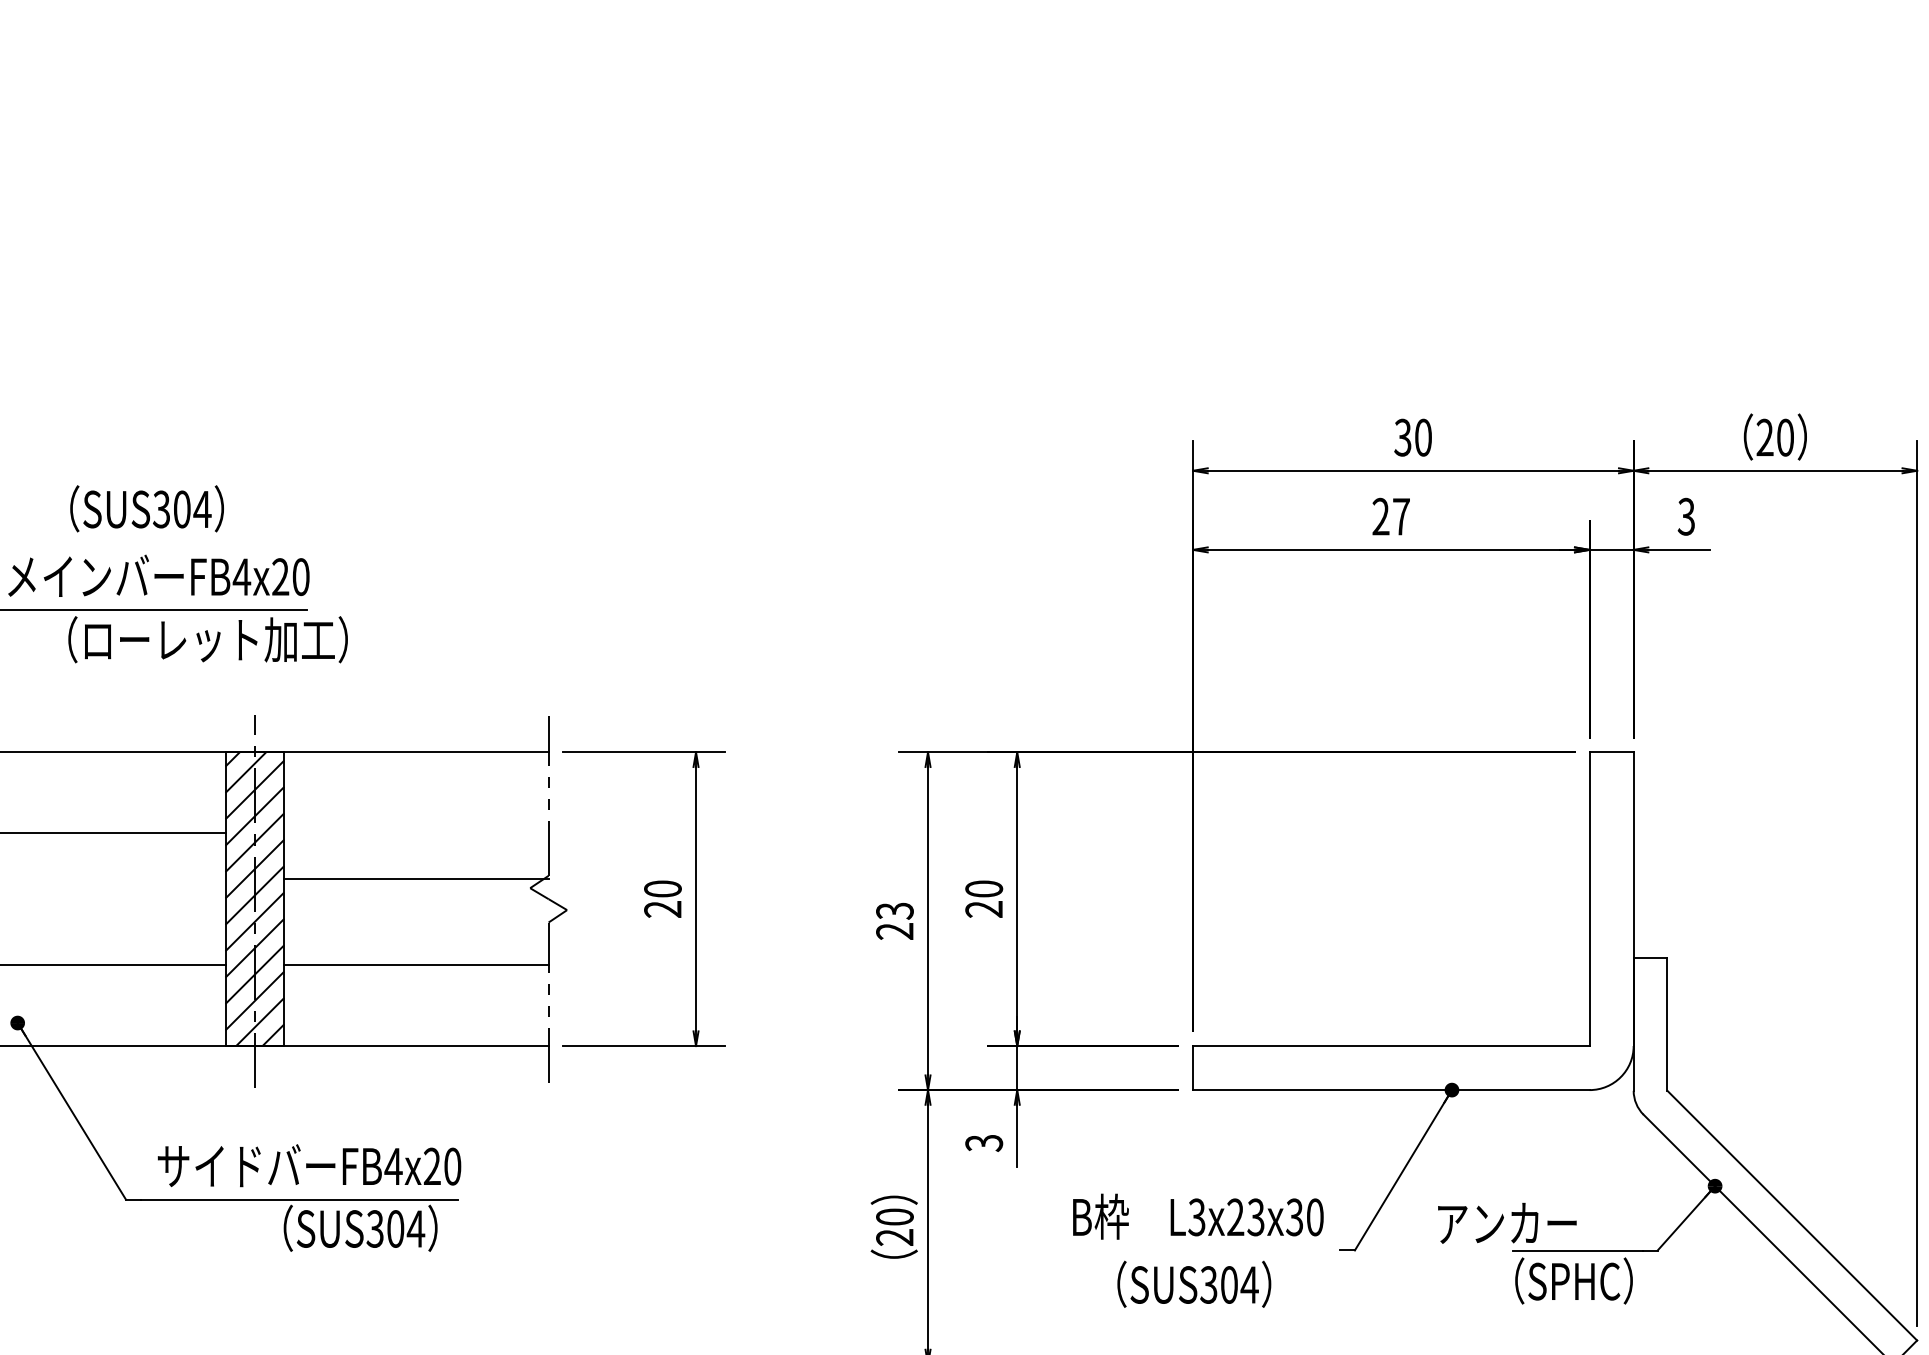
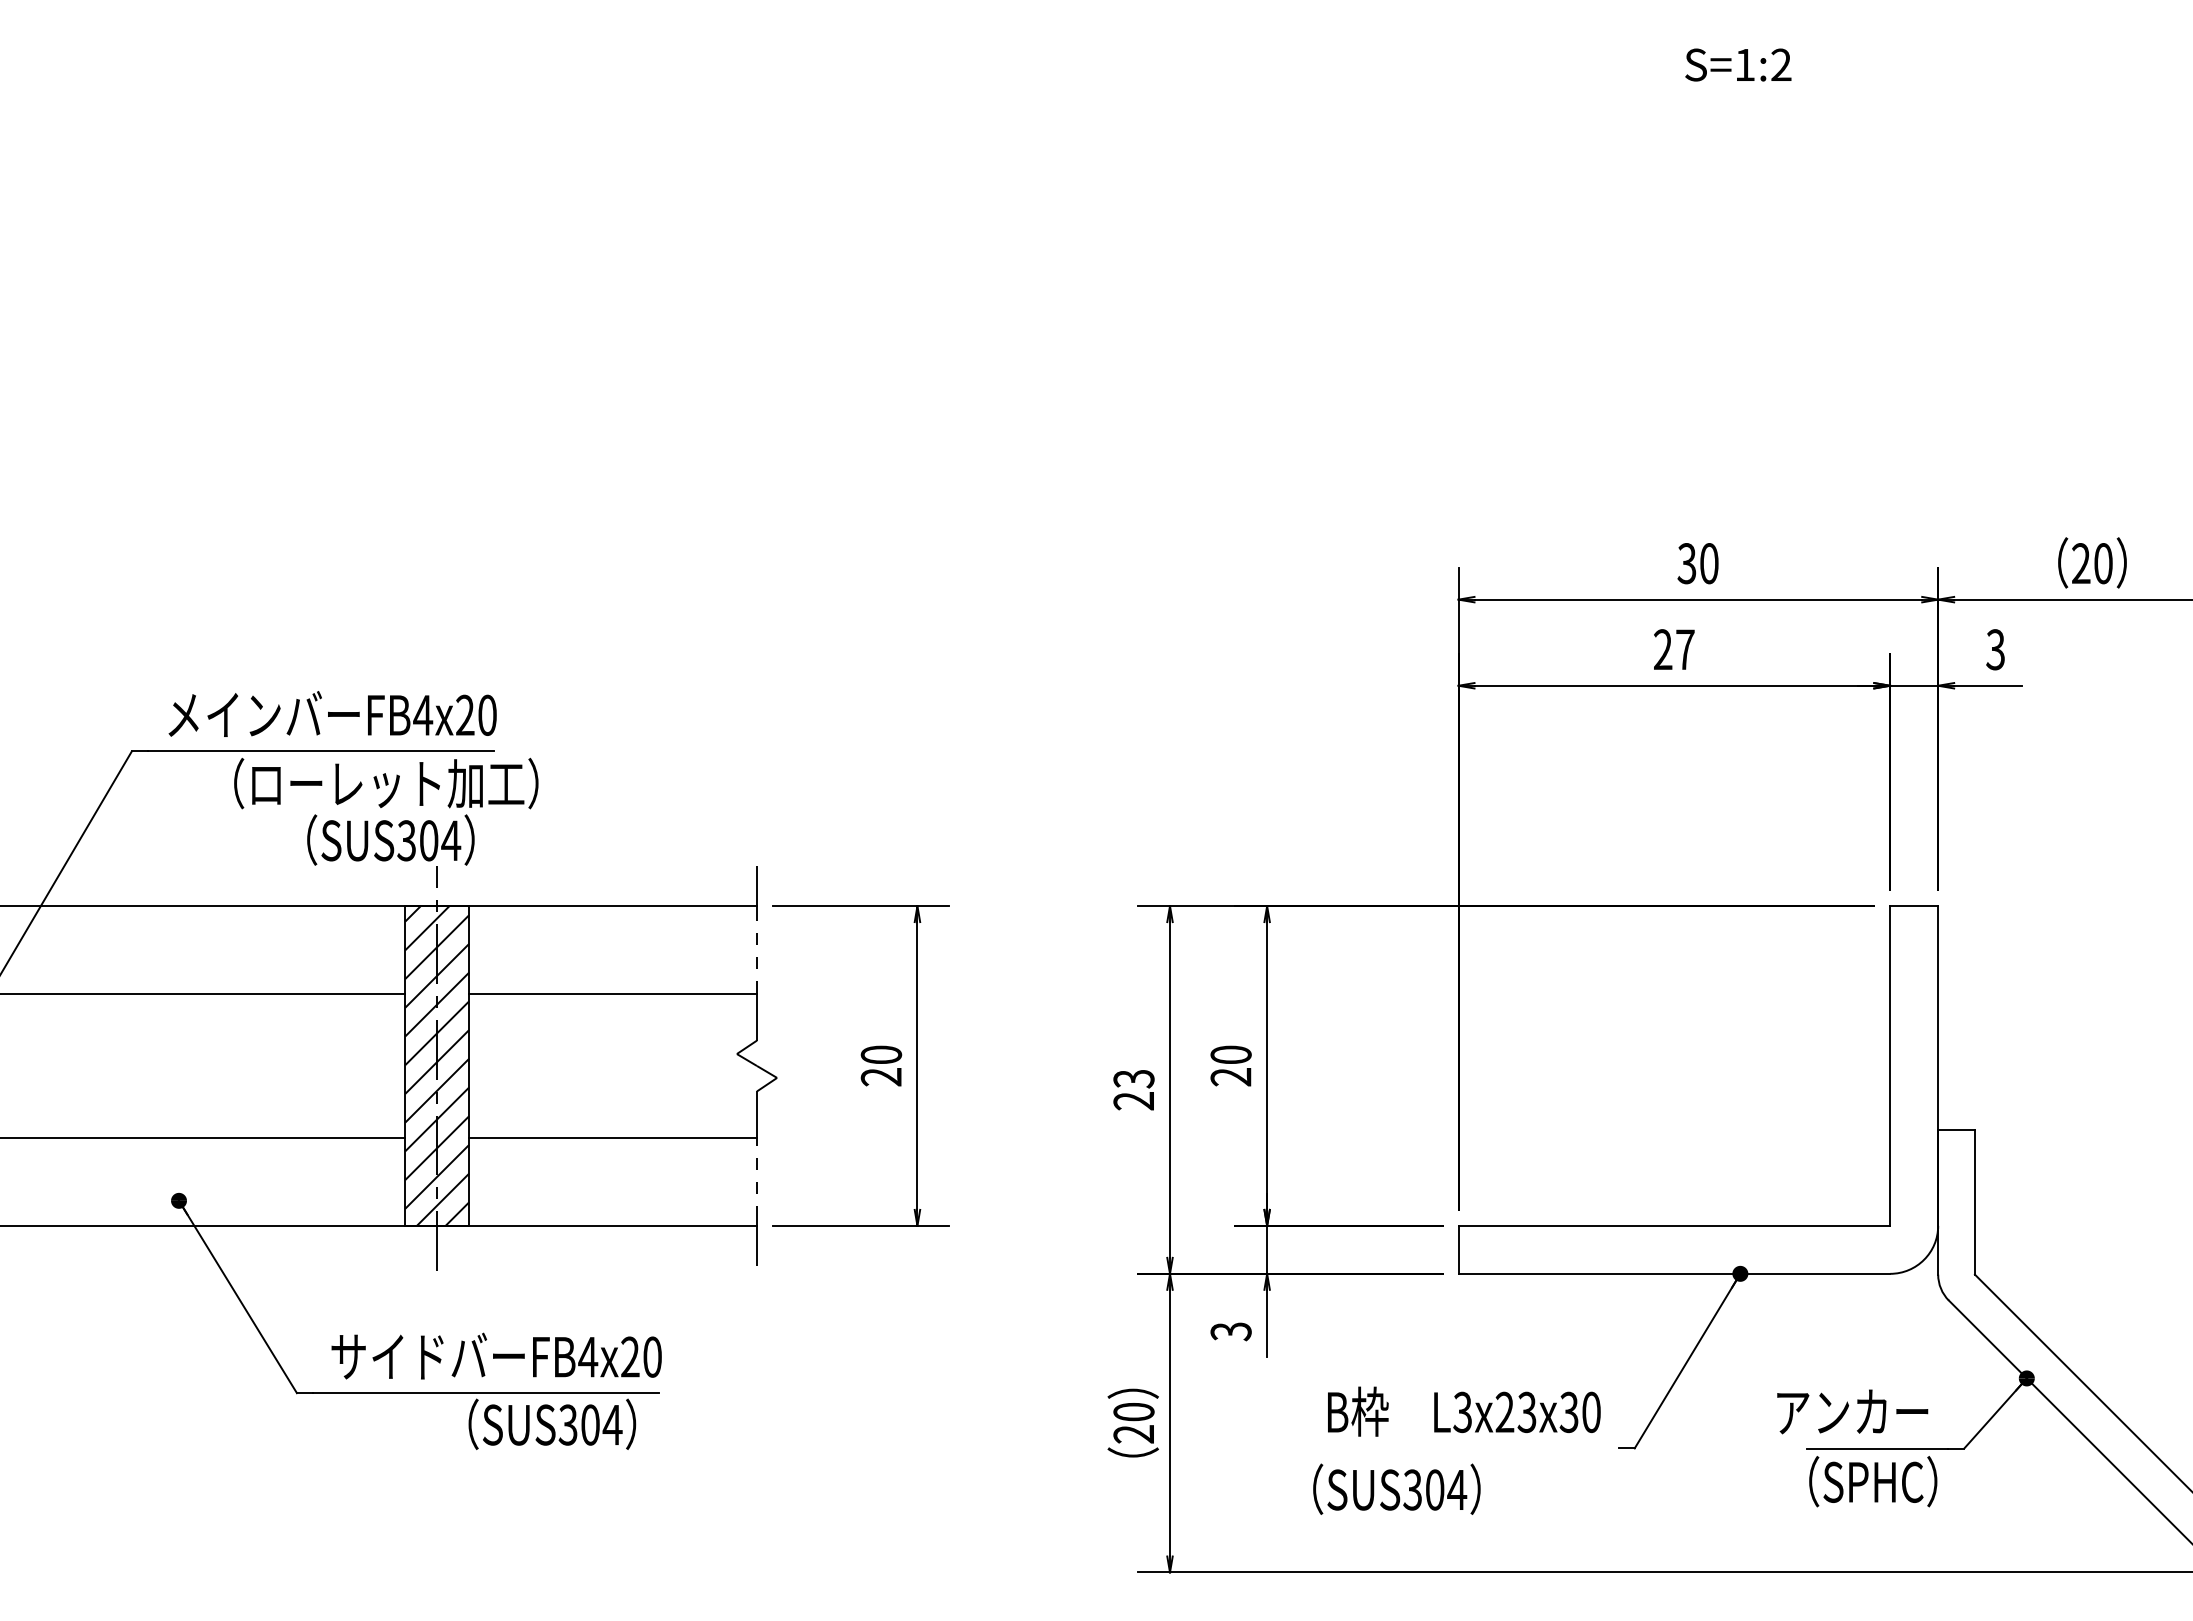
text: (146, 508) -> (390, 839), moved
line: (416, 879) -> (613, 994), moved
text: (1507, 1222) -> (1852, 1411), moved
text: (1193, 1283) -> (1396, 1488), moved

